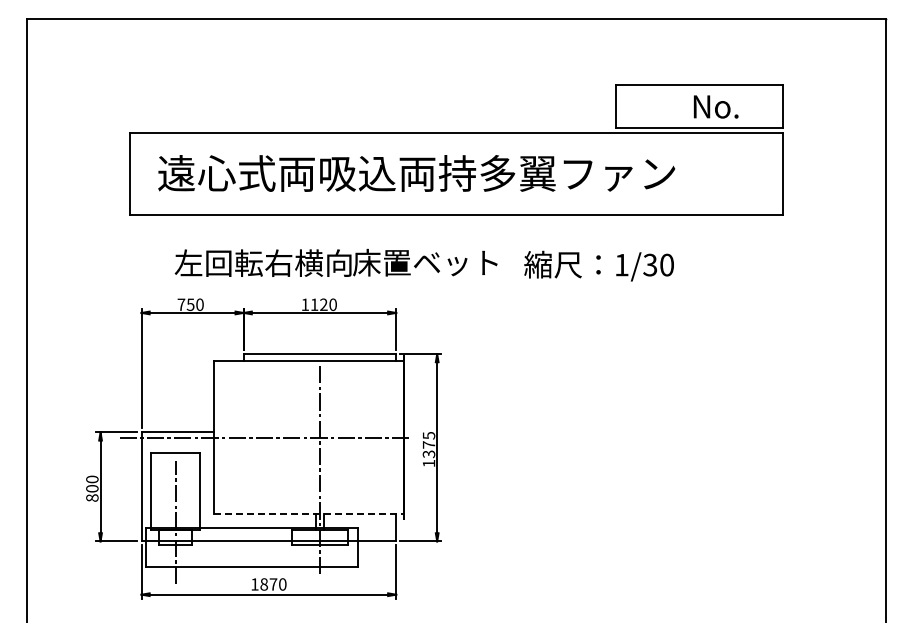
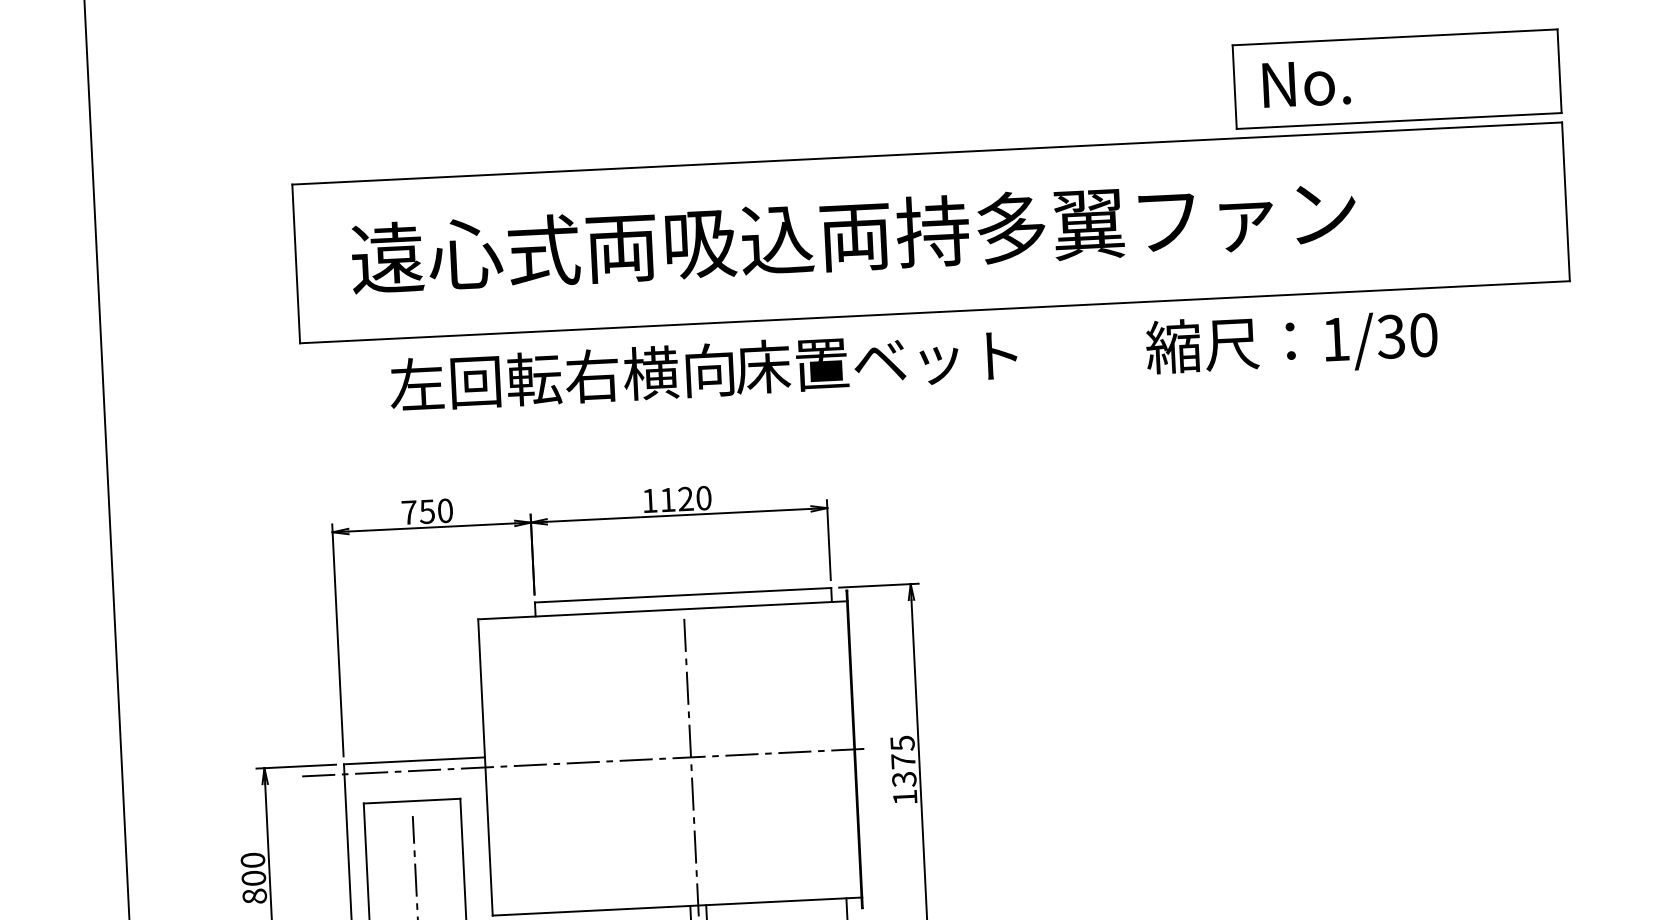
text: (716, 106) -> (1307, 82), moved
text: (335, 262) -> (702, 369), moved
text: (598, 265) -> (1290, 342), moved
line: (309, 513) -> (677, 905), dashed -> solid

